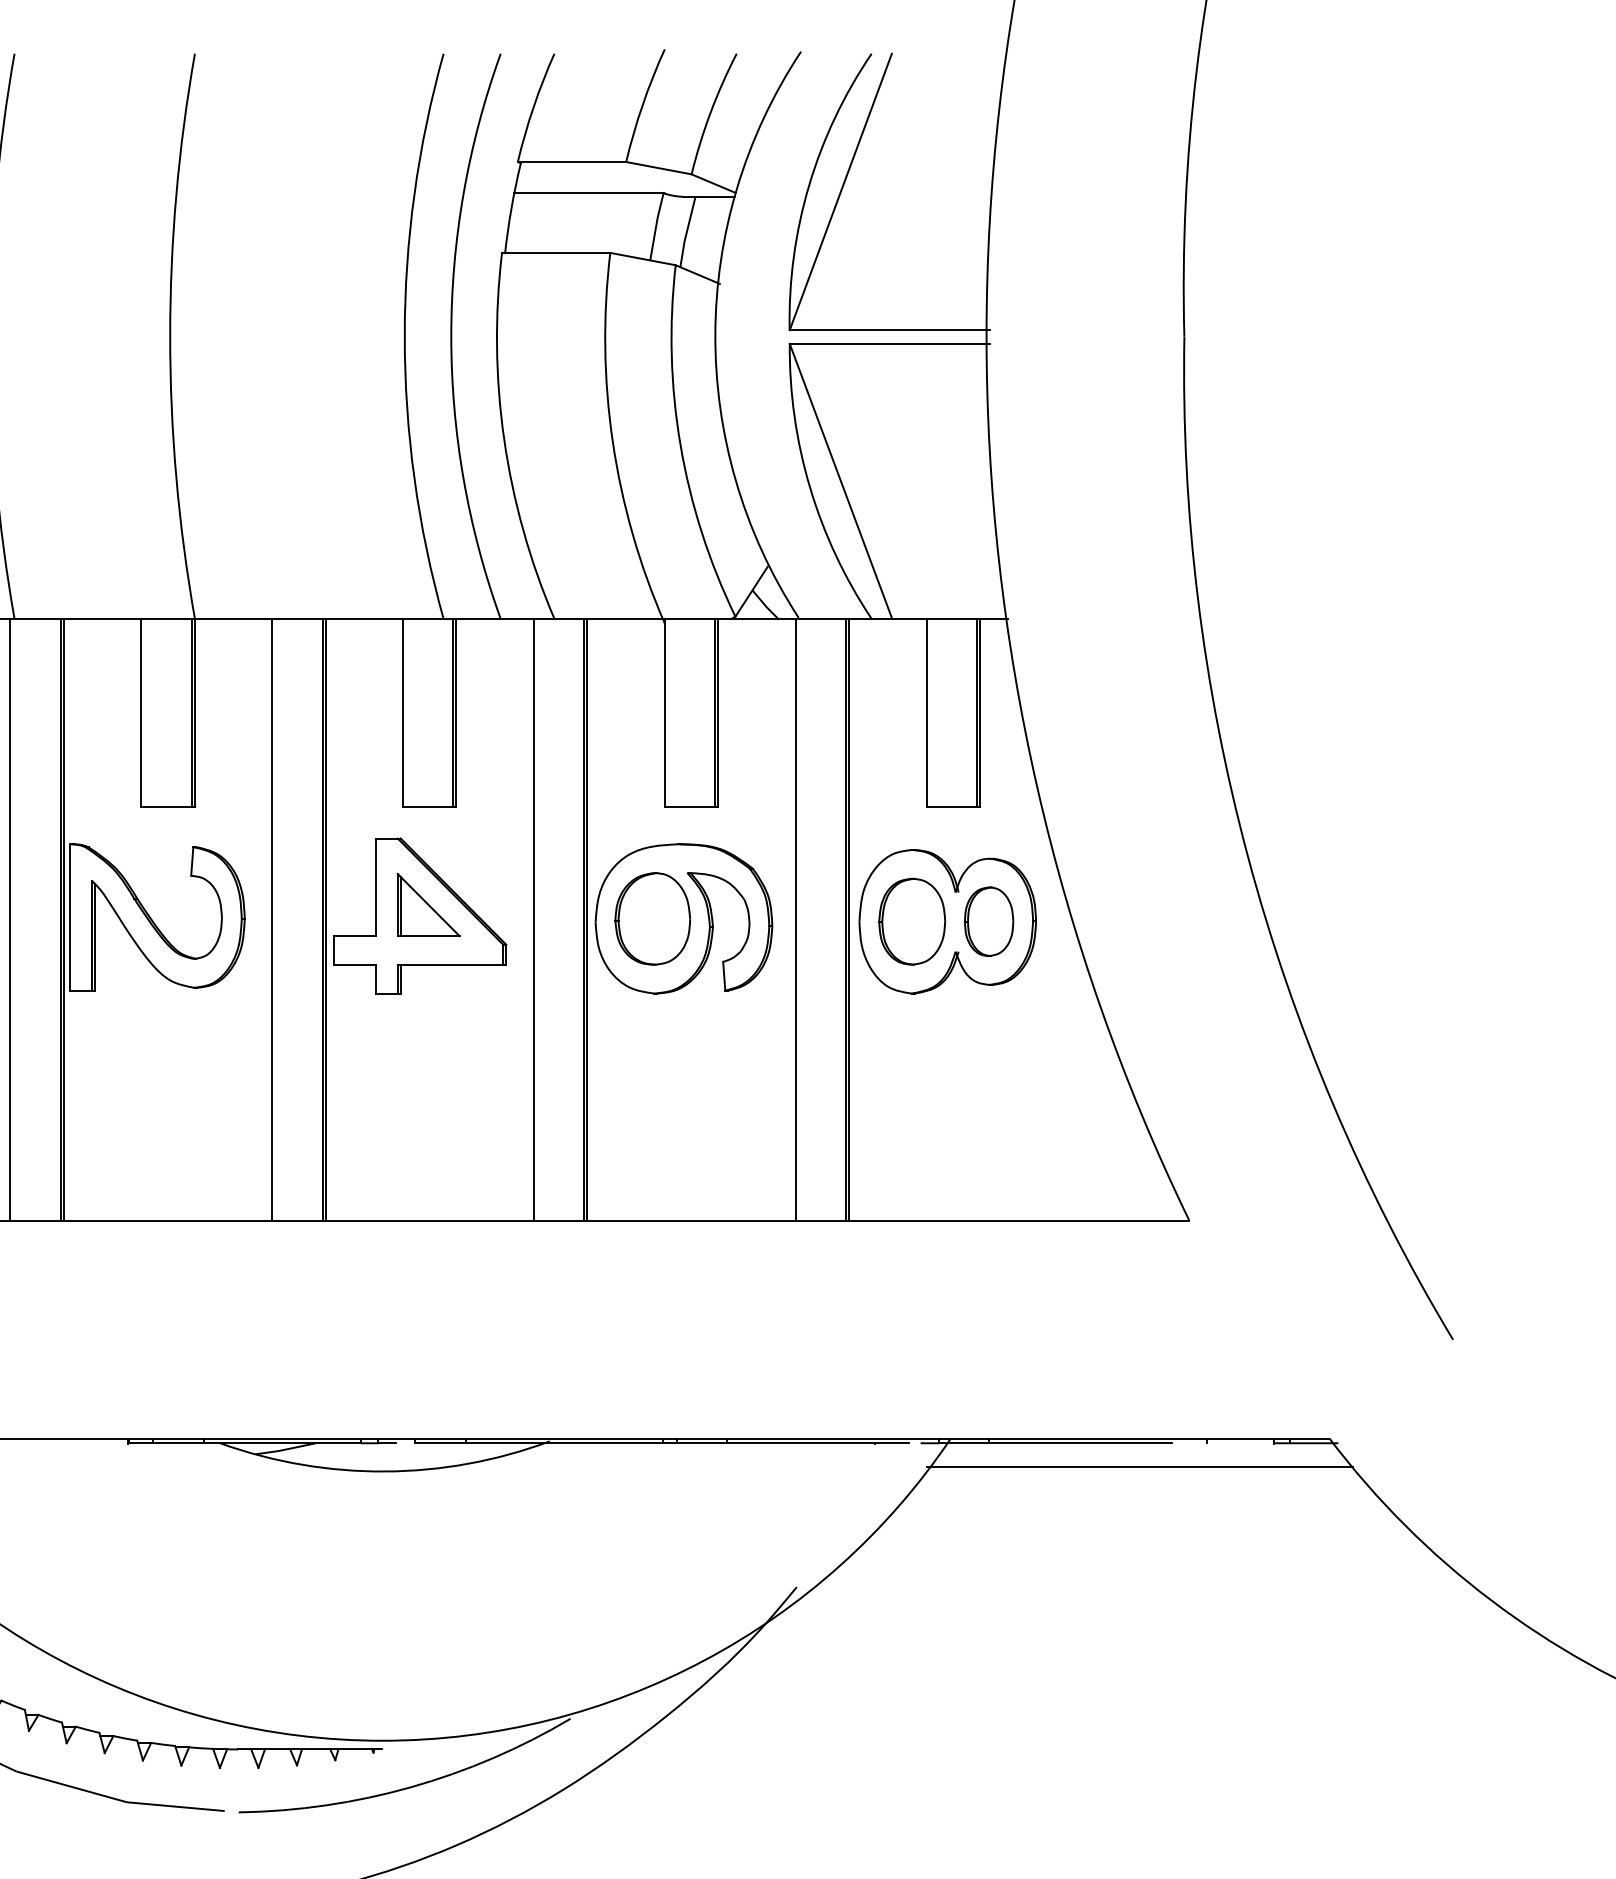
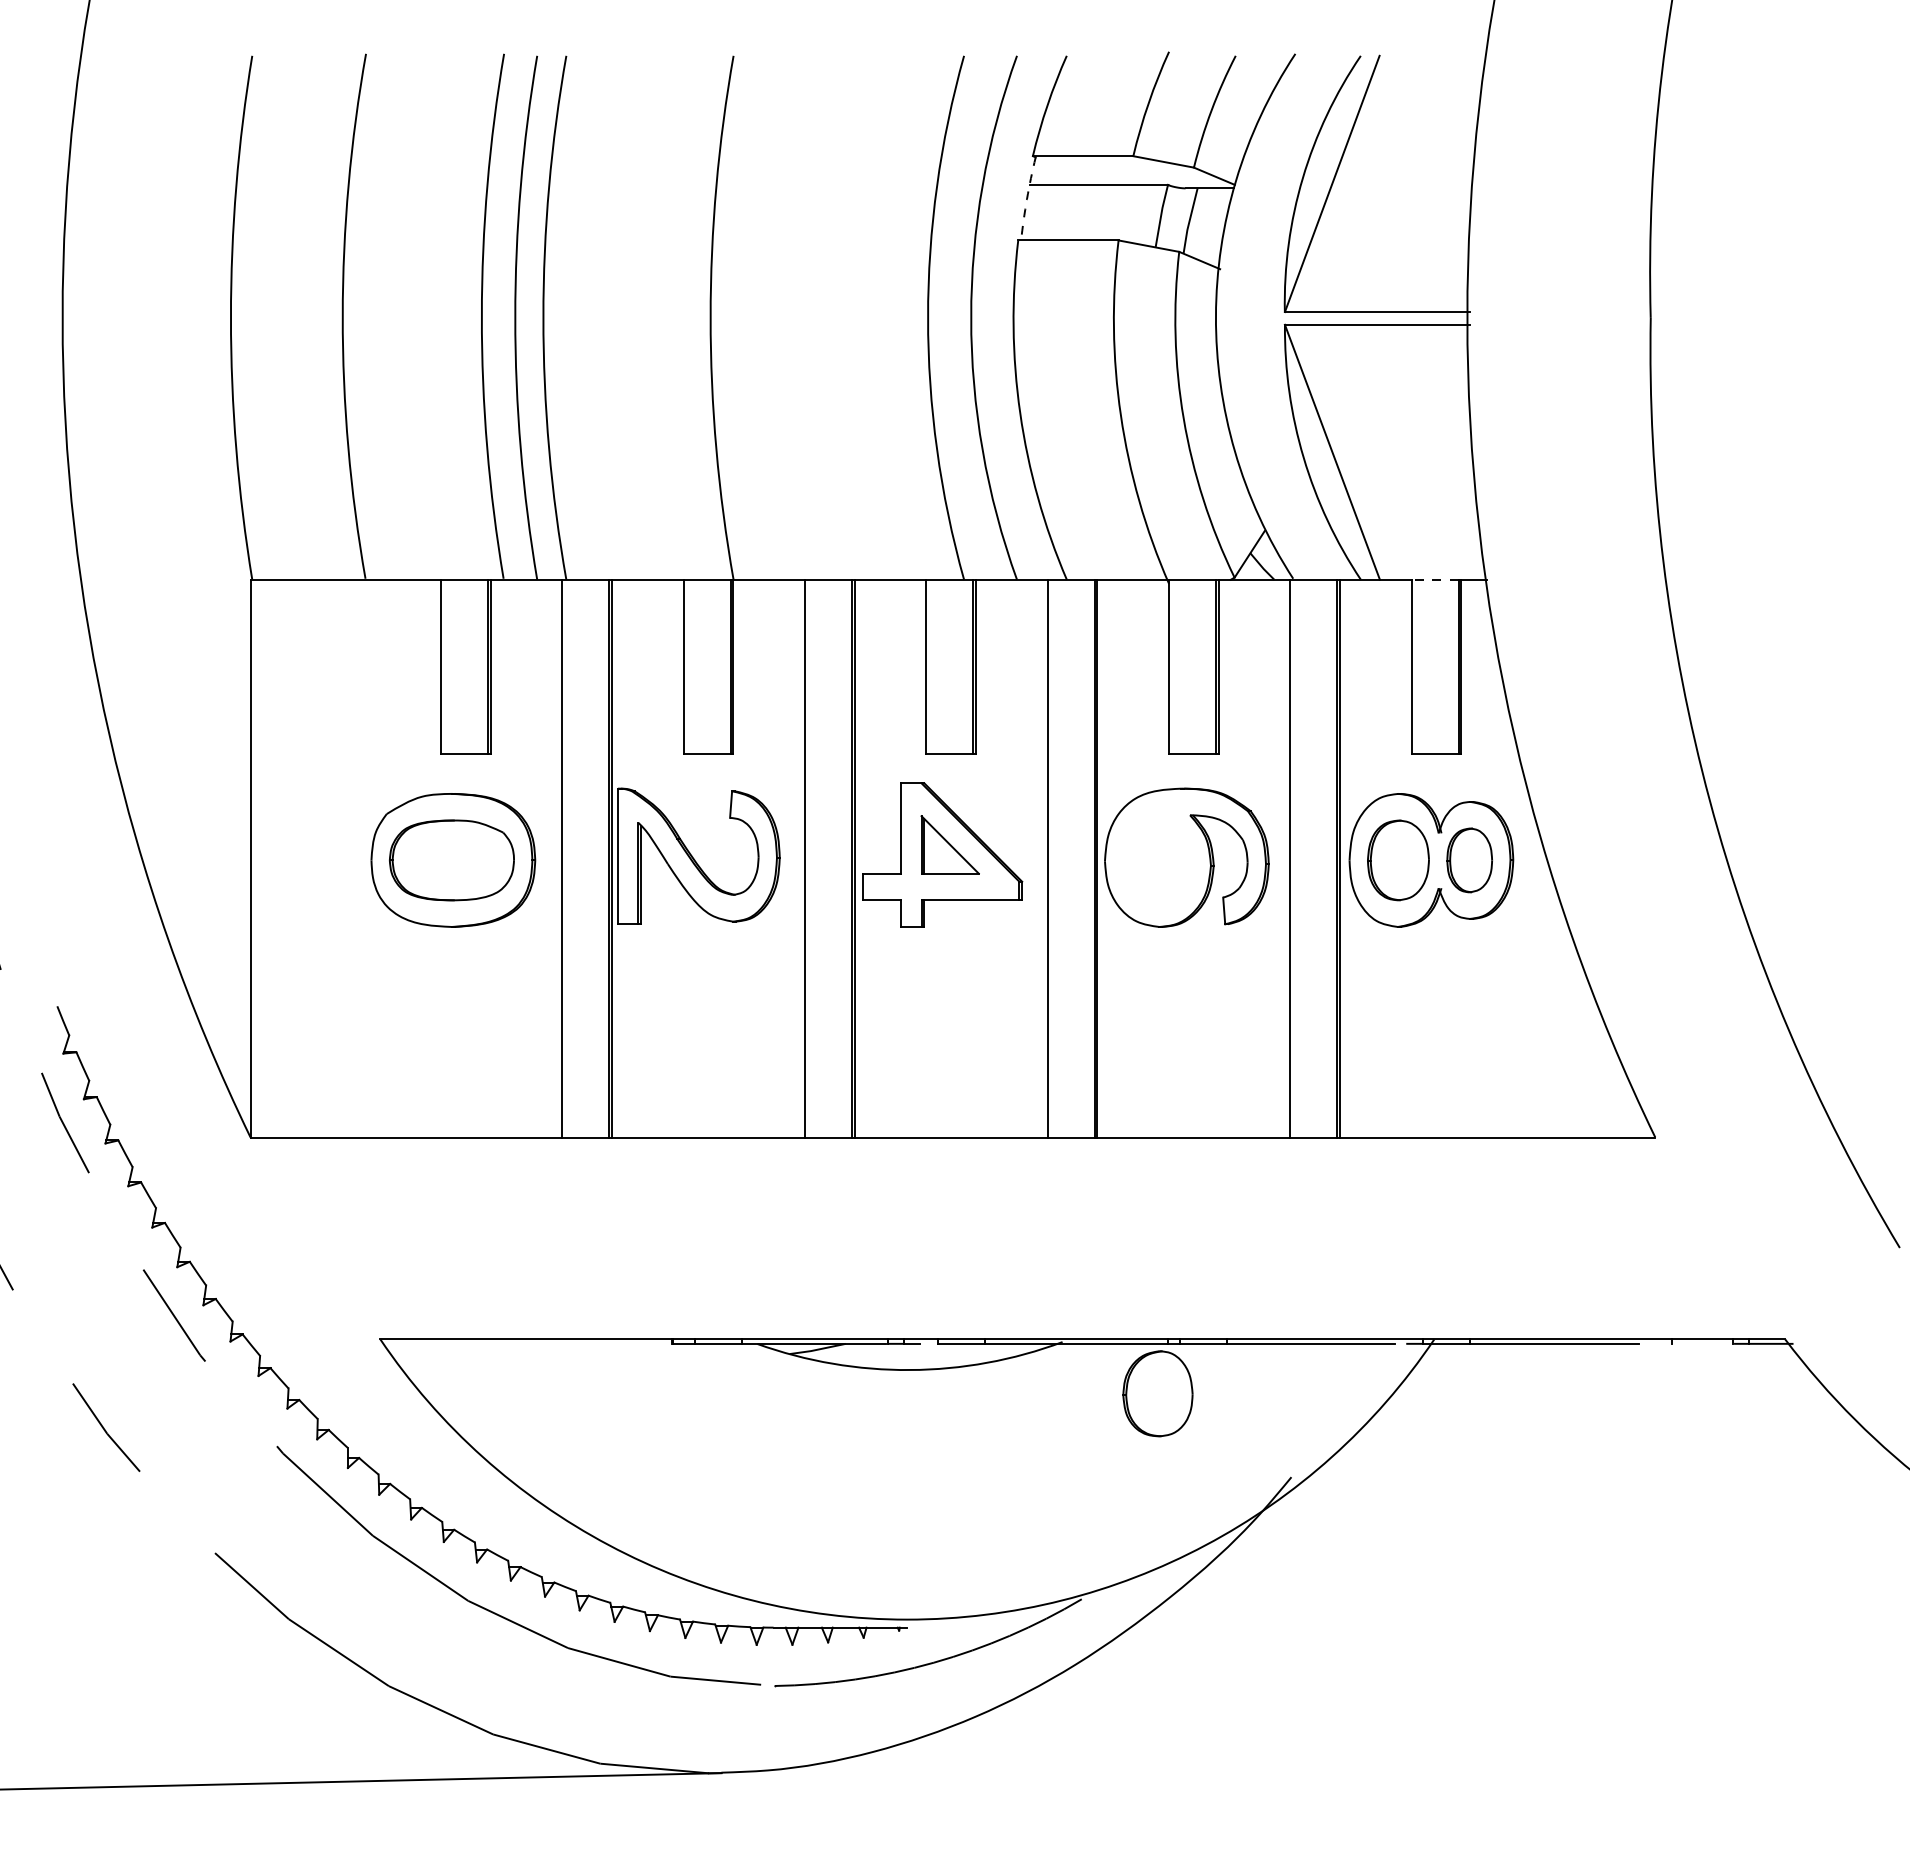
arc: (510, 208) -> (1026, 199), solid -> dashed
line: (951, 618) -> (1434, 579), solid -> dashed
part: (652, 918) -> (1157, 1393), moved
line: (1139, 1466) -> (1609, 1365), removed

